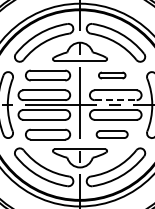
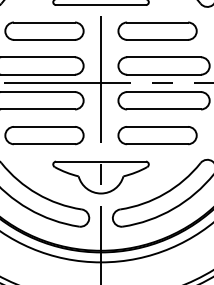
part: (112, 75) -> (158, 31), size x1.67
line: (115, 100) -> (163, 75), dashed -> solid
part: (112, 134) -> (158, 135), size x1.43

